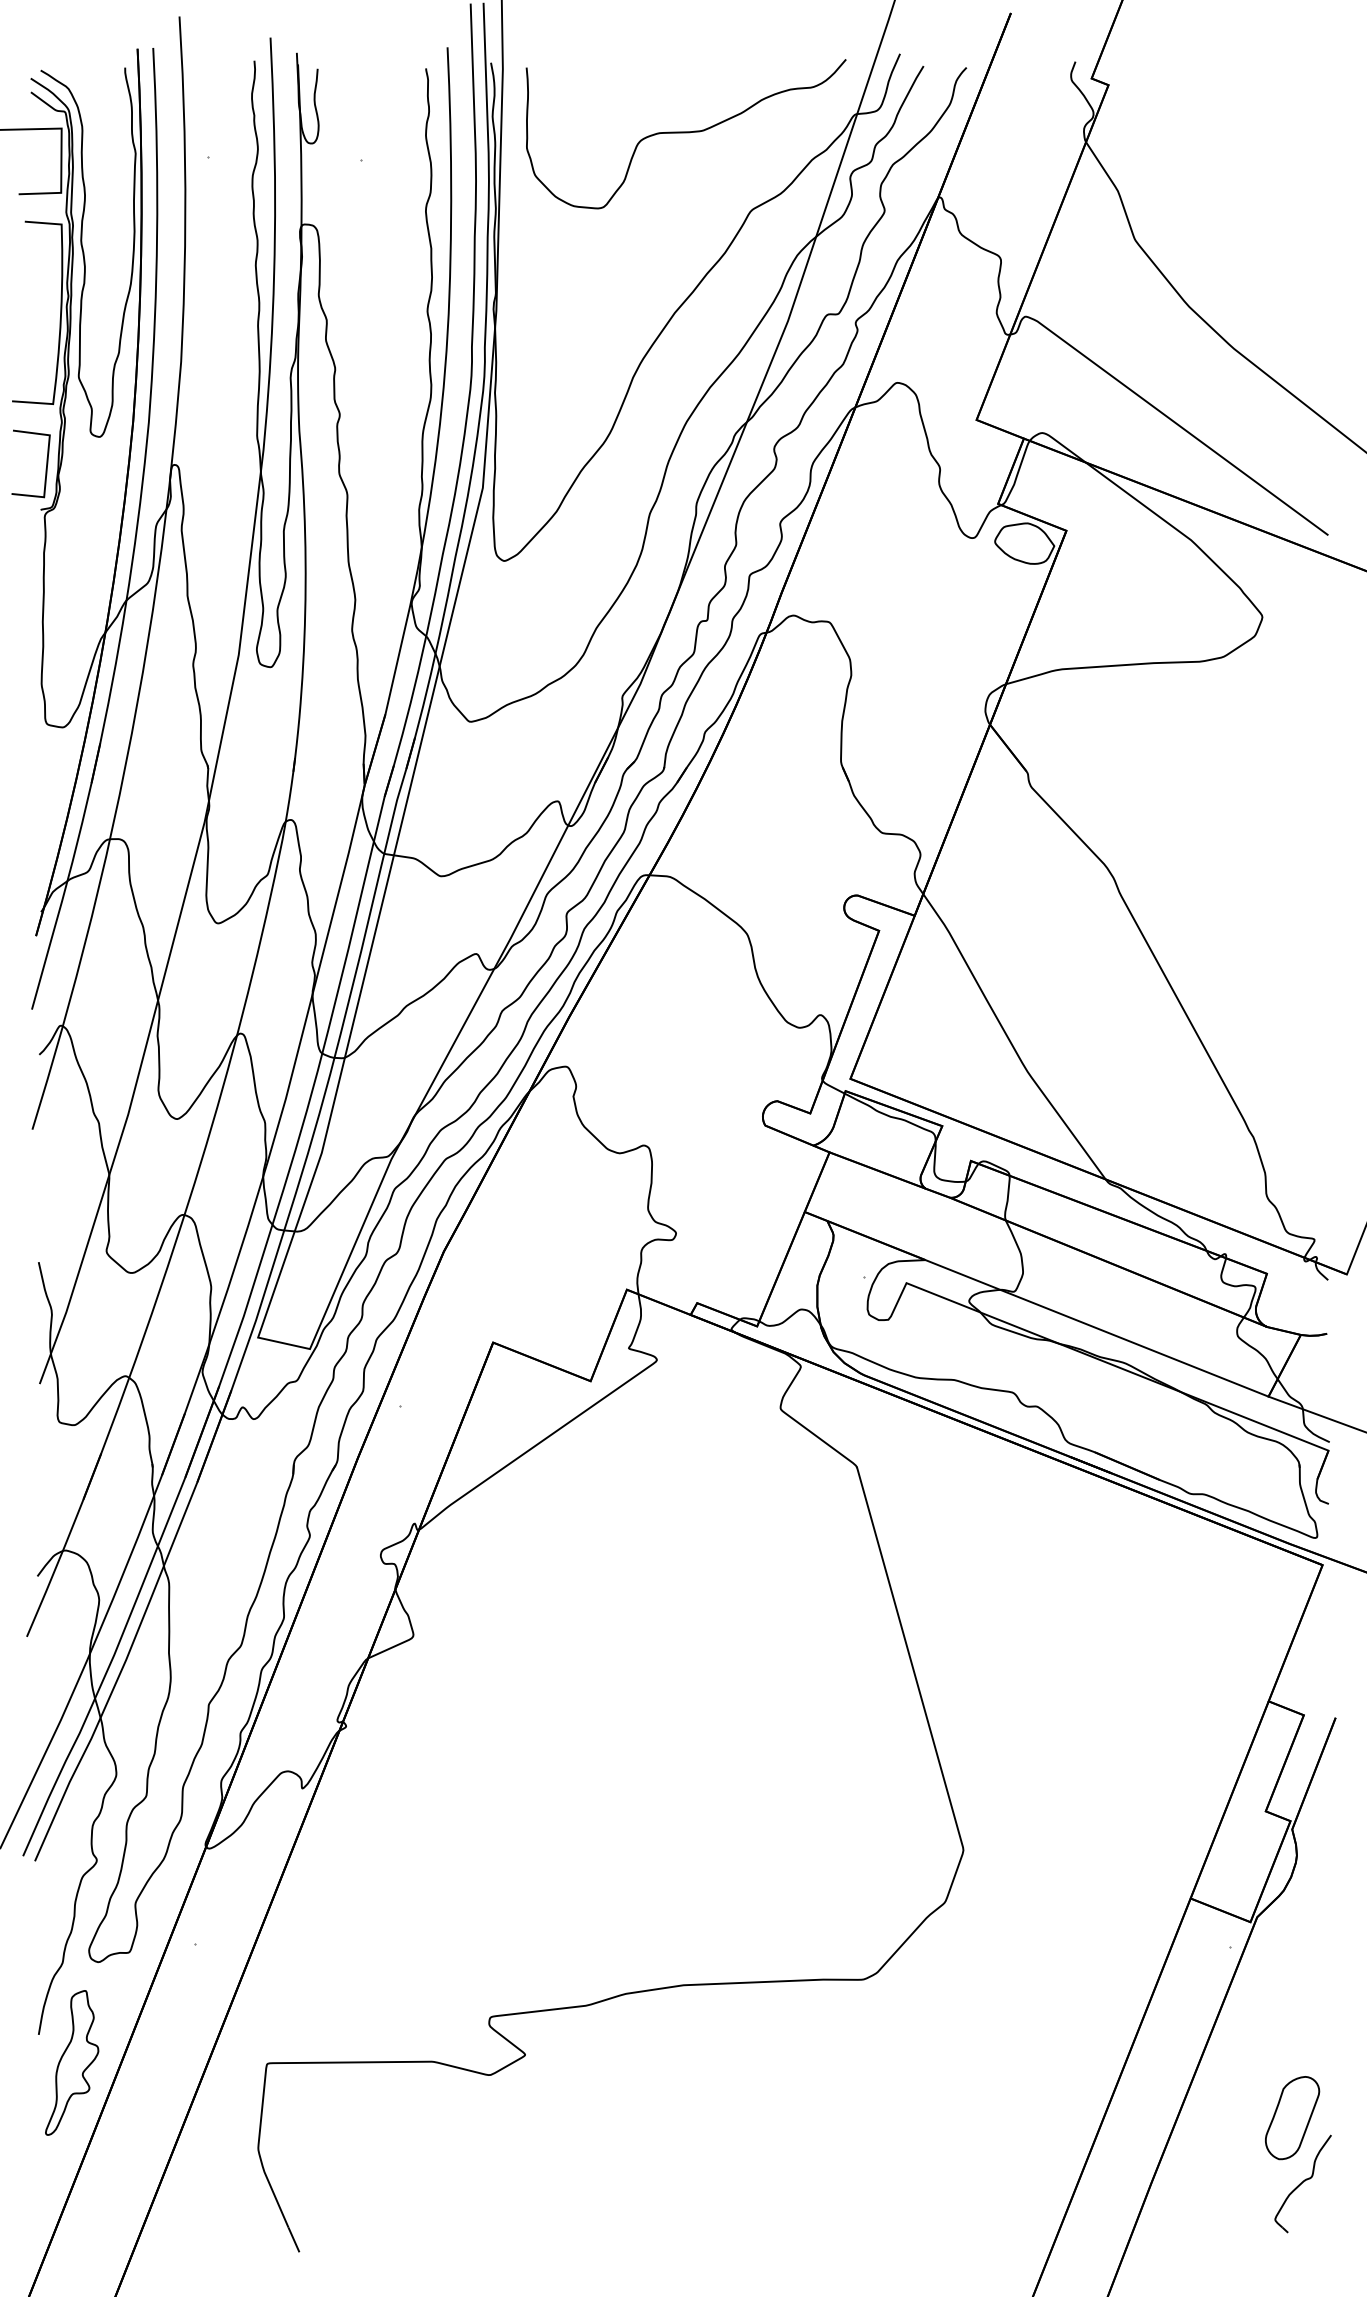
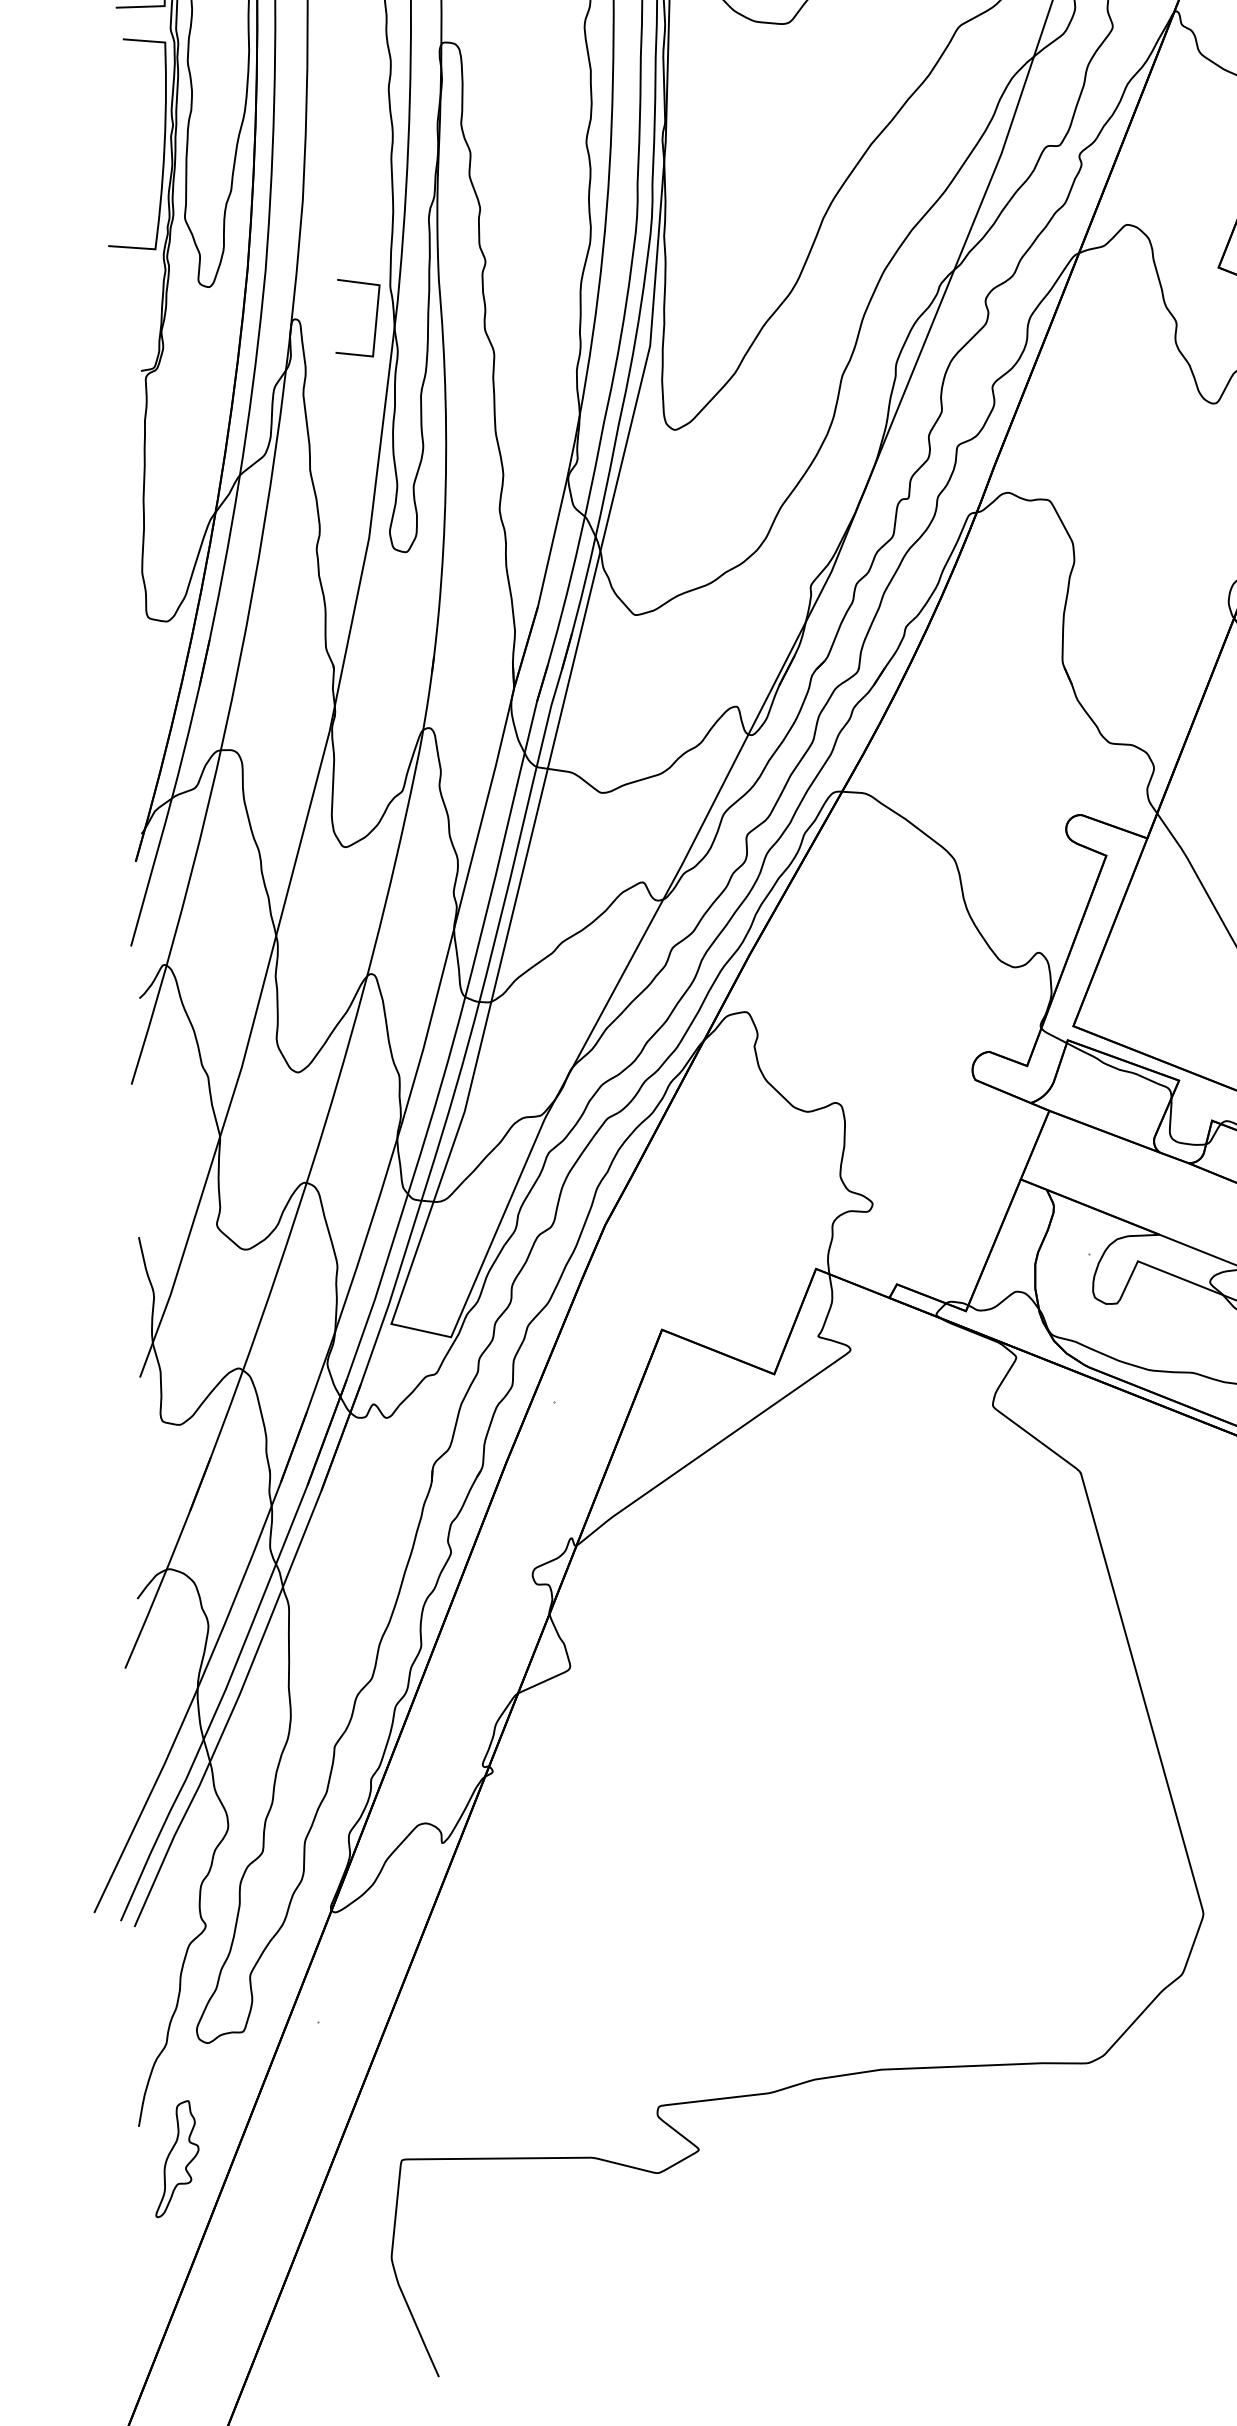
line: (45, 468) -> (374, 323), moved
part: (72, 2062) -> (177, 2158), size x0.7

